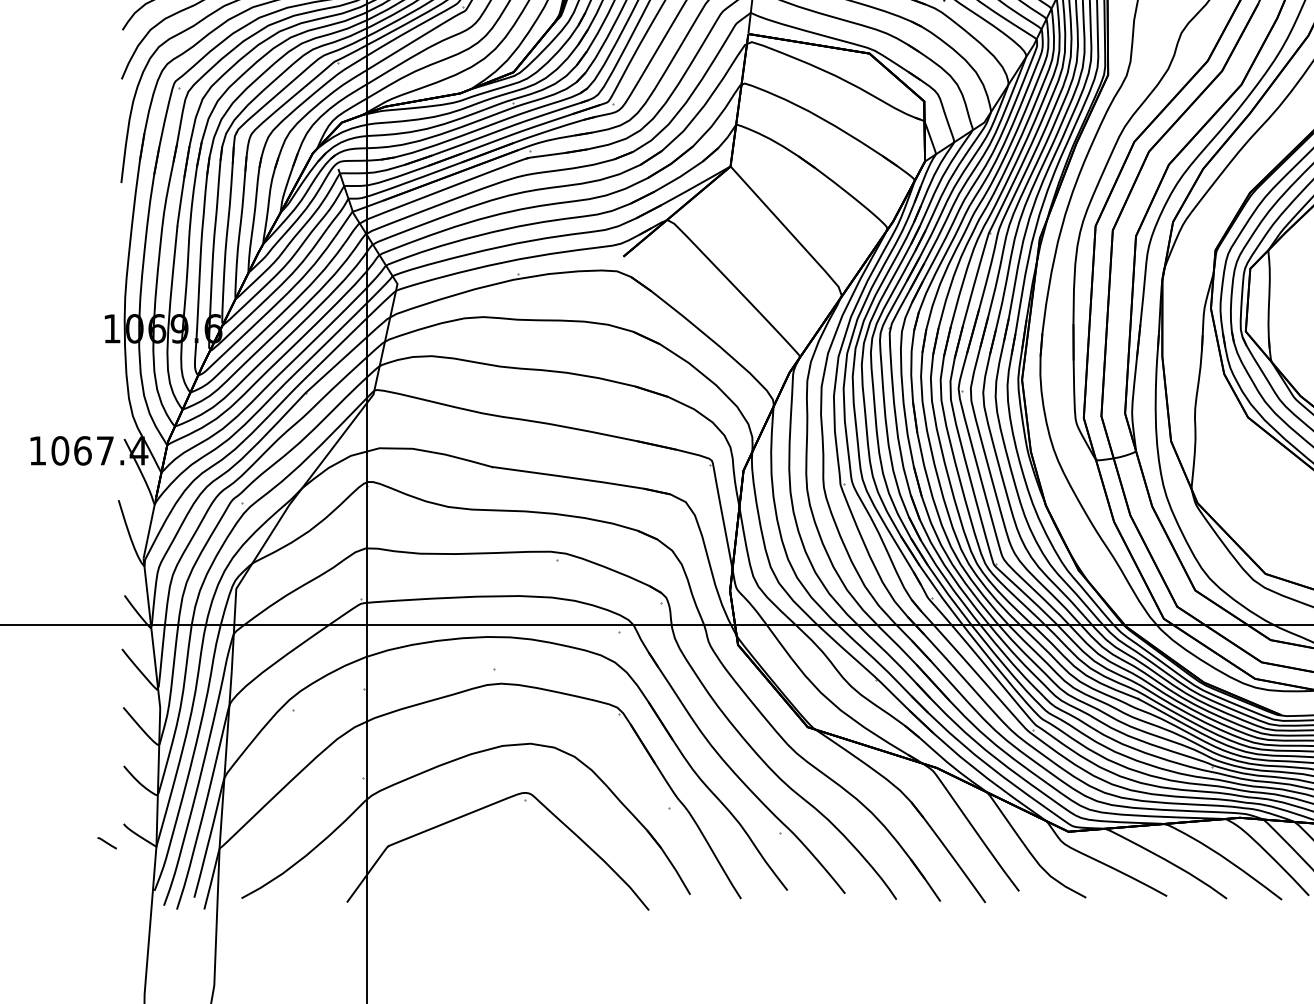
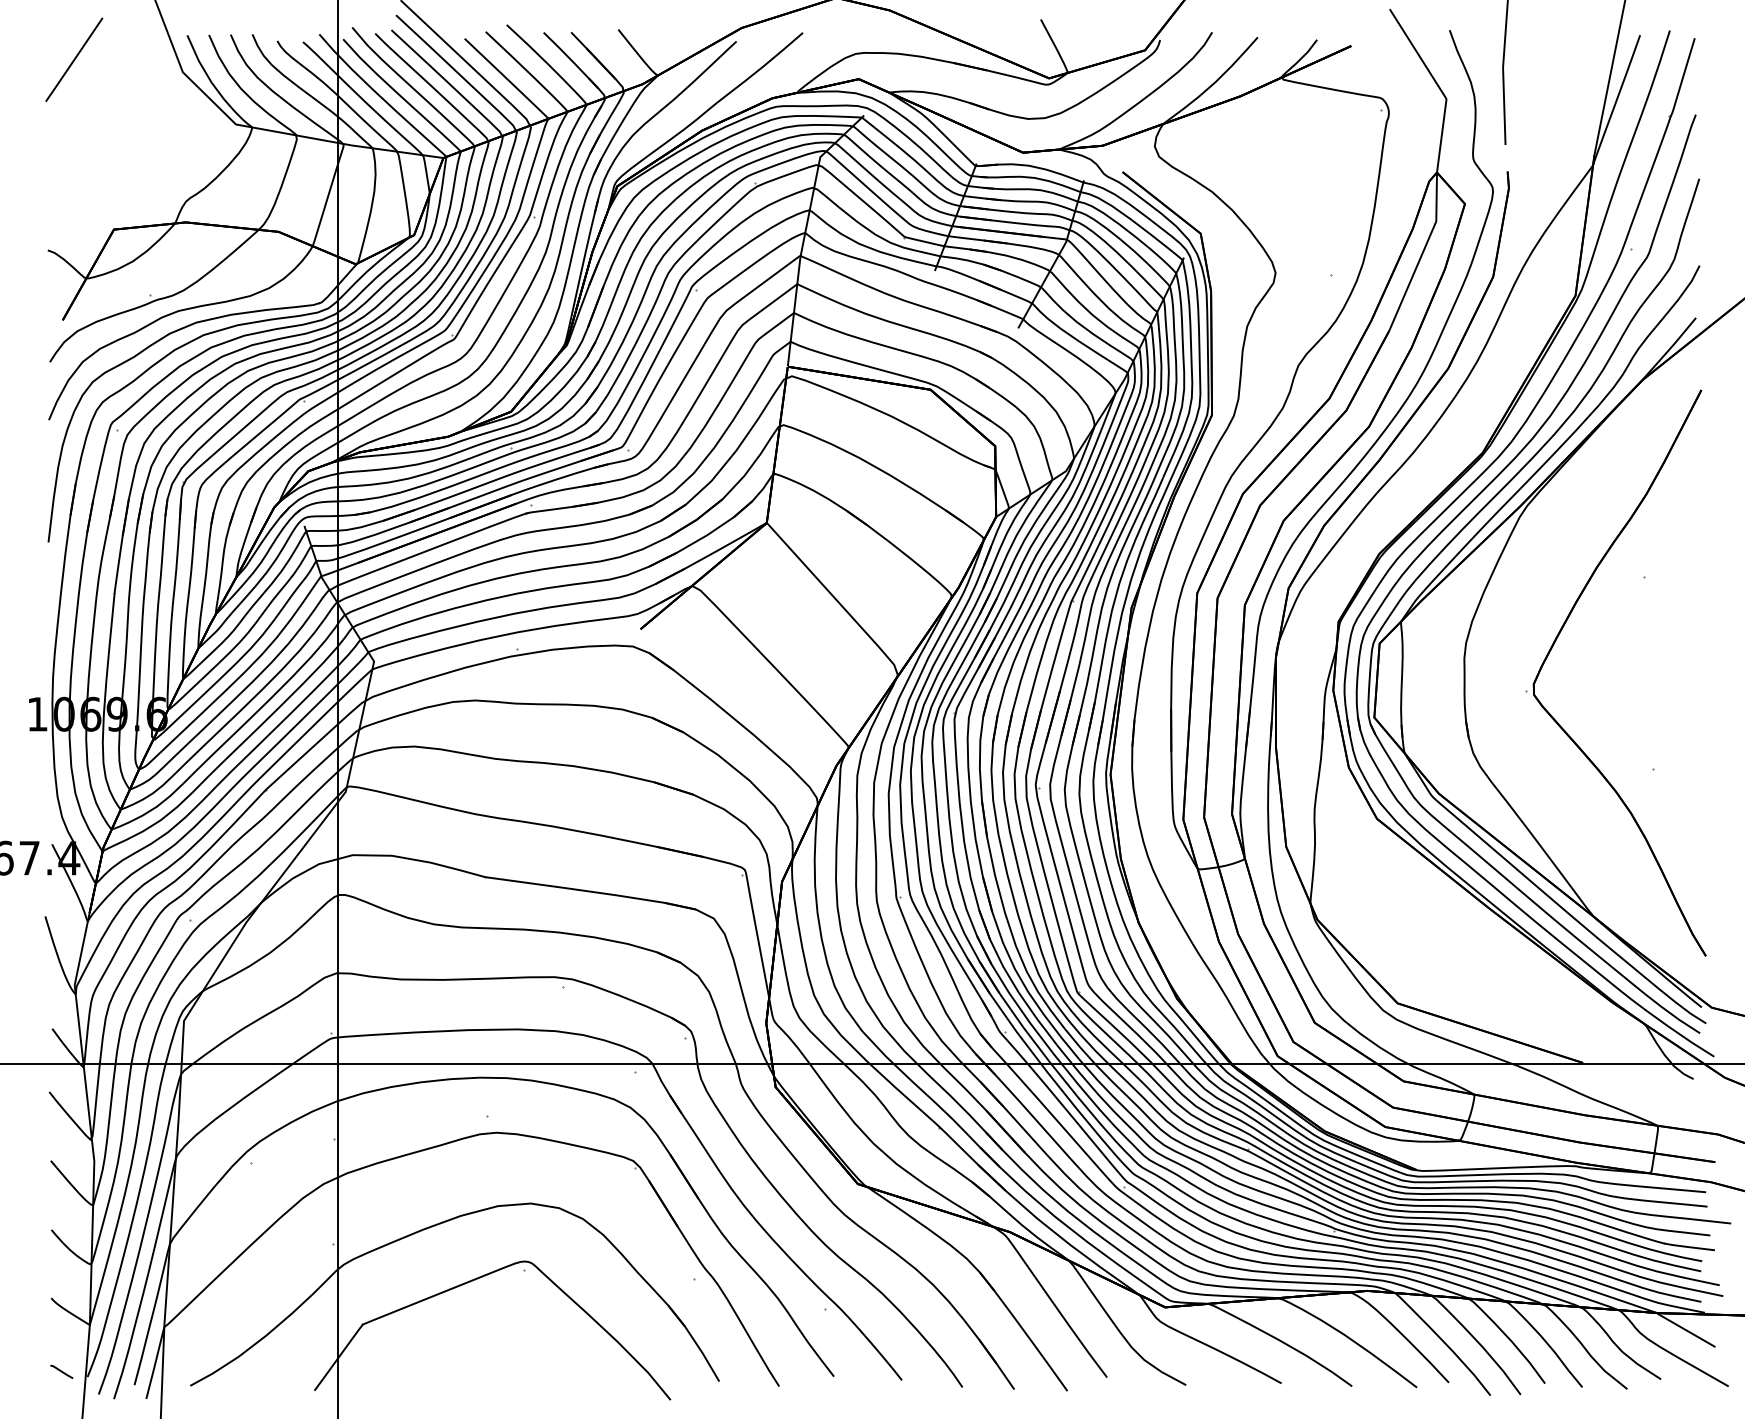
line: (106, 842) -> (61, 1371), moved

